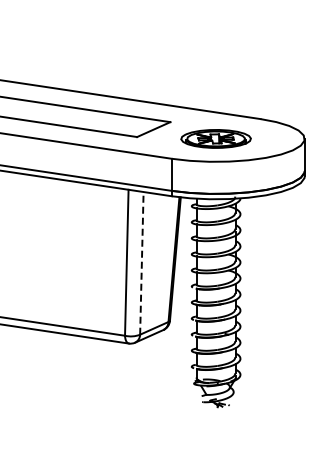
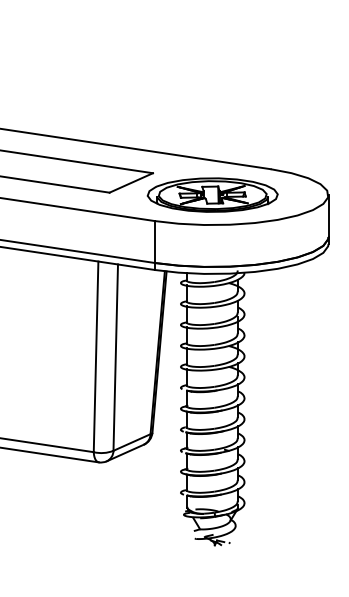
part: (215, 138) -> (211, 194), size x1.43
line: (141, 262) -> (115, 356), dashed -> solid

